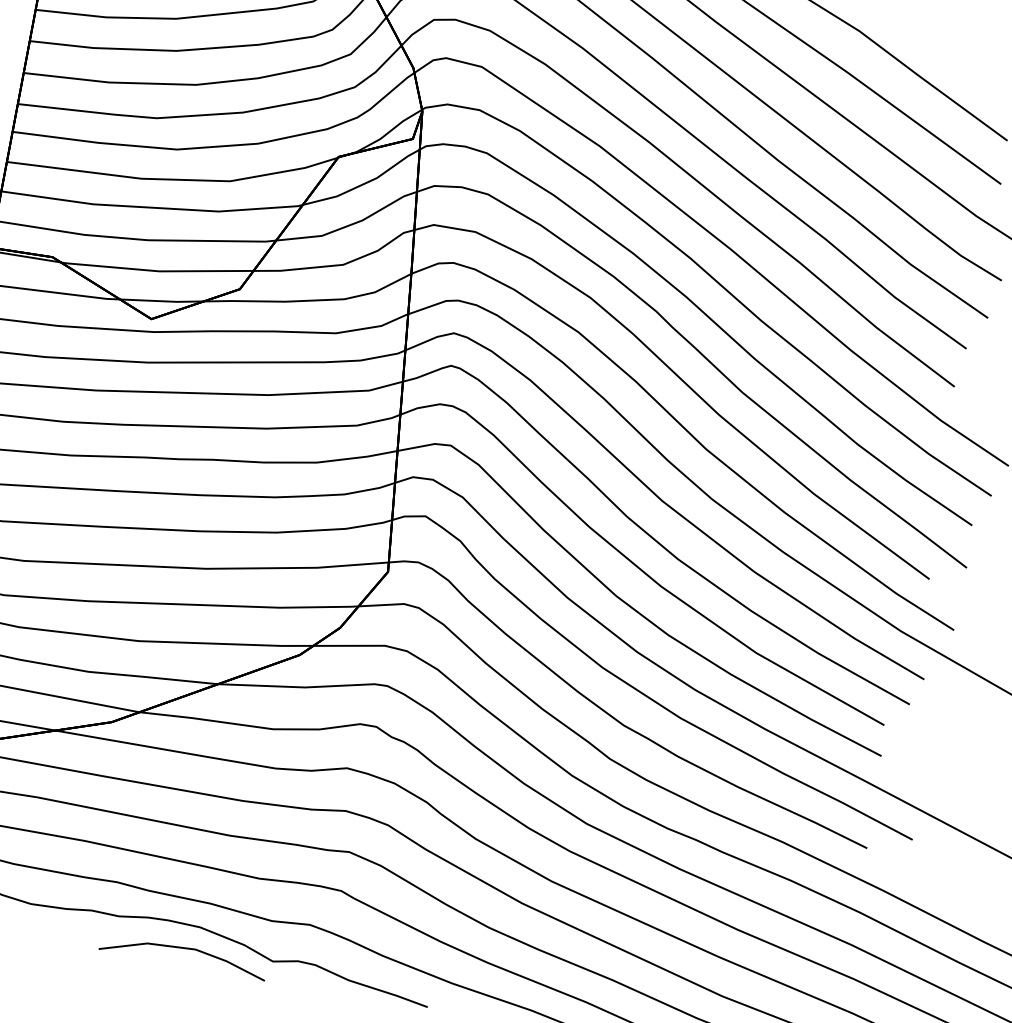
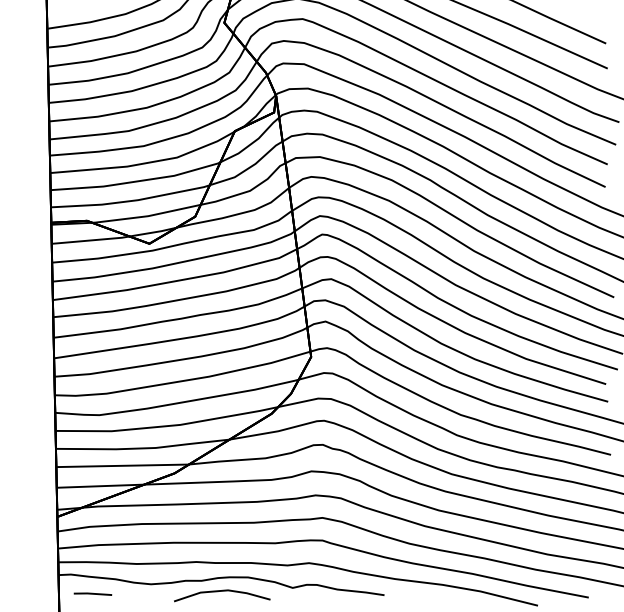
line: (185, 949) -> (222, 591), moved

